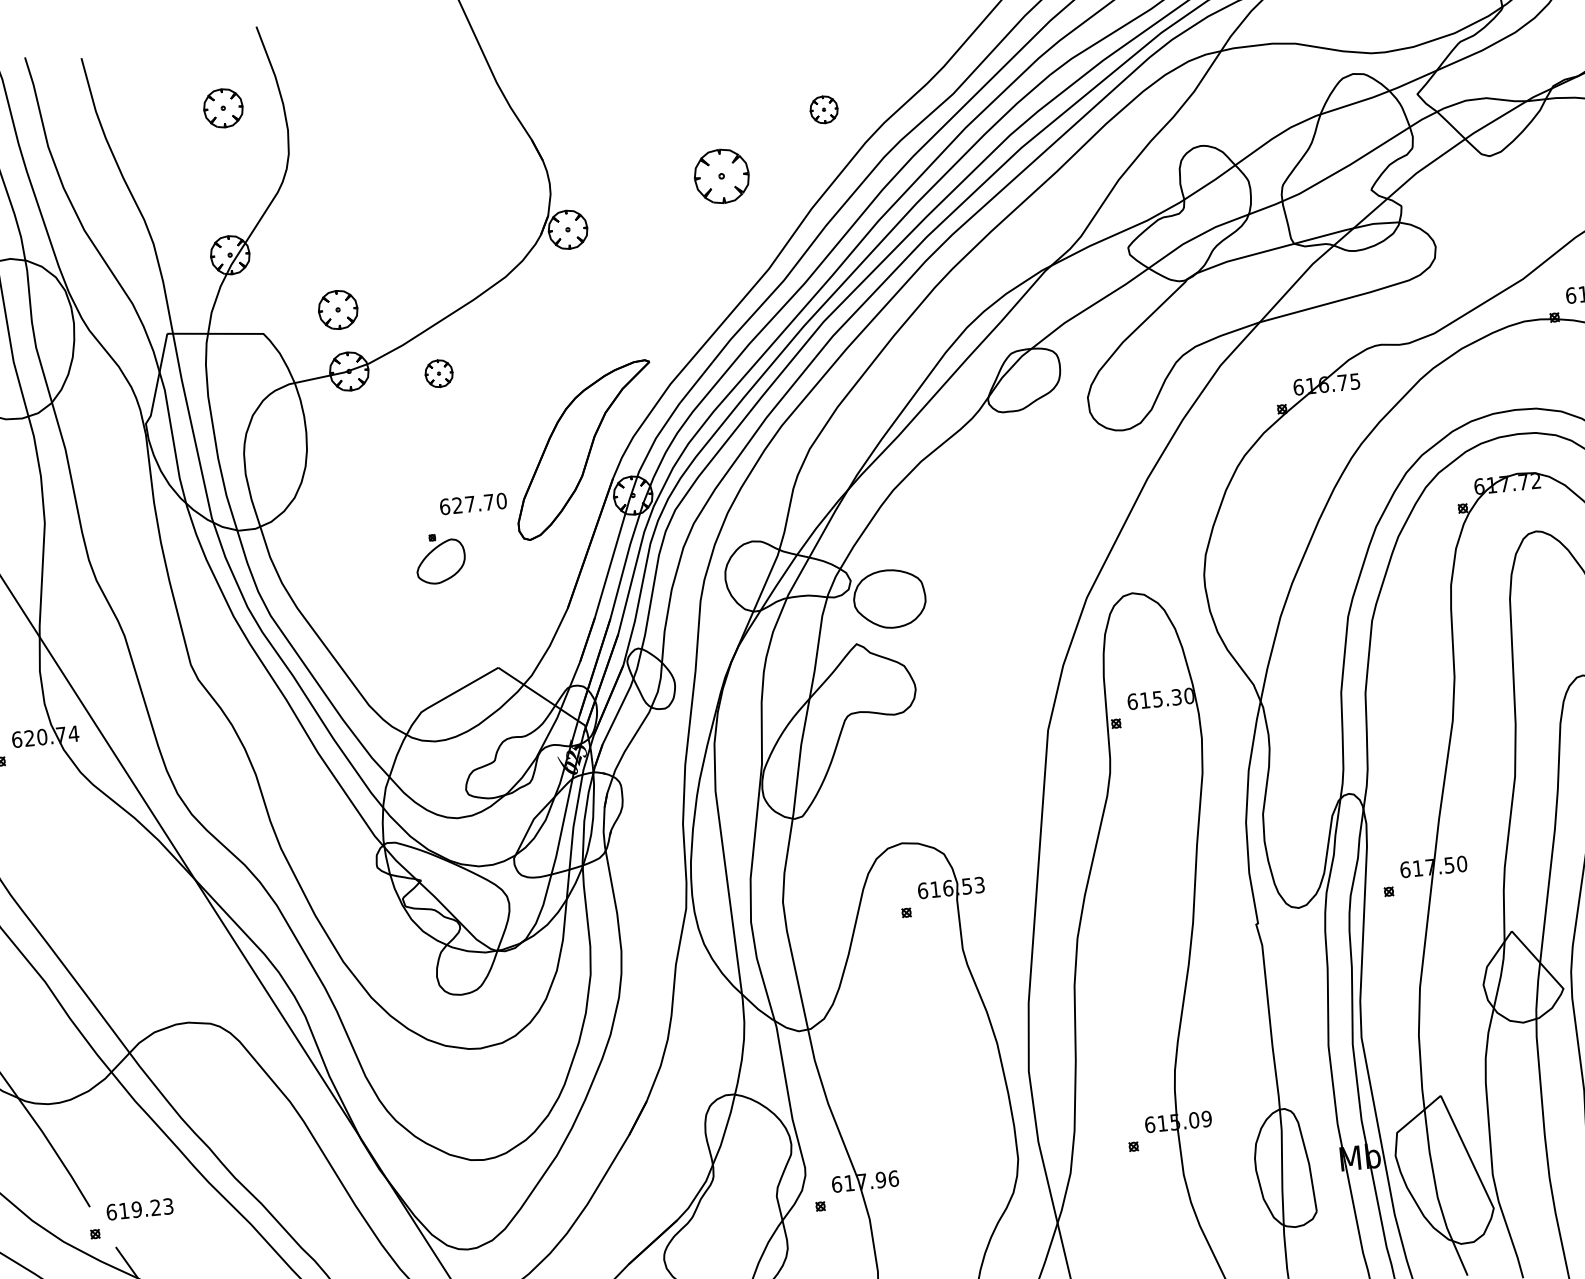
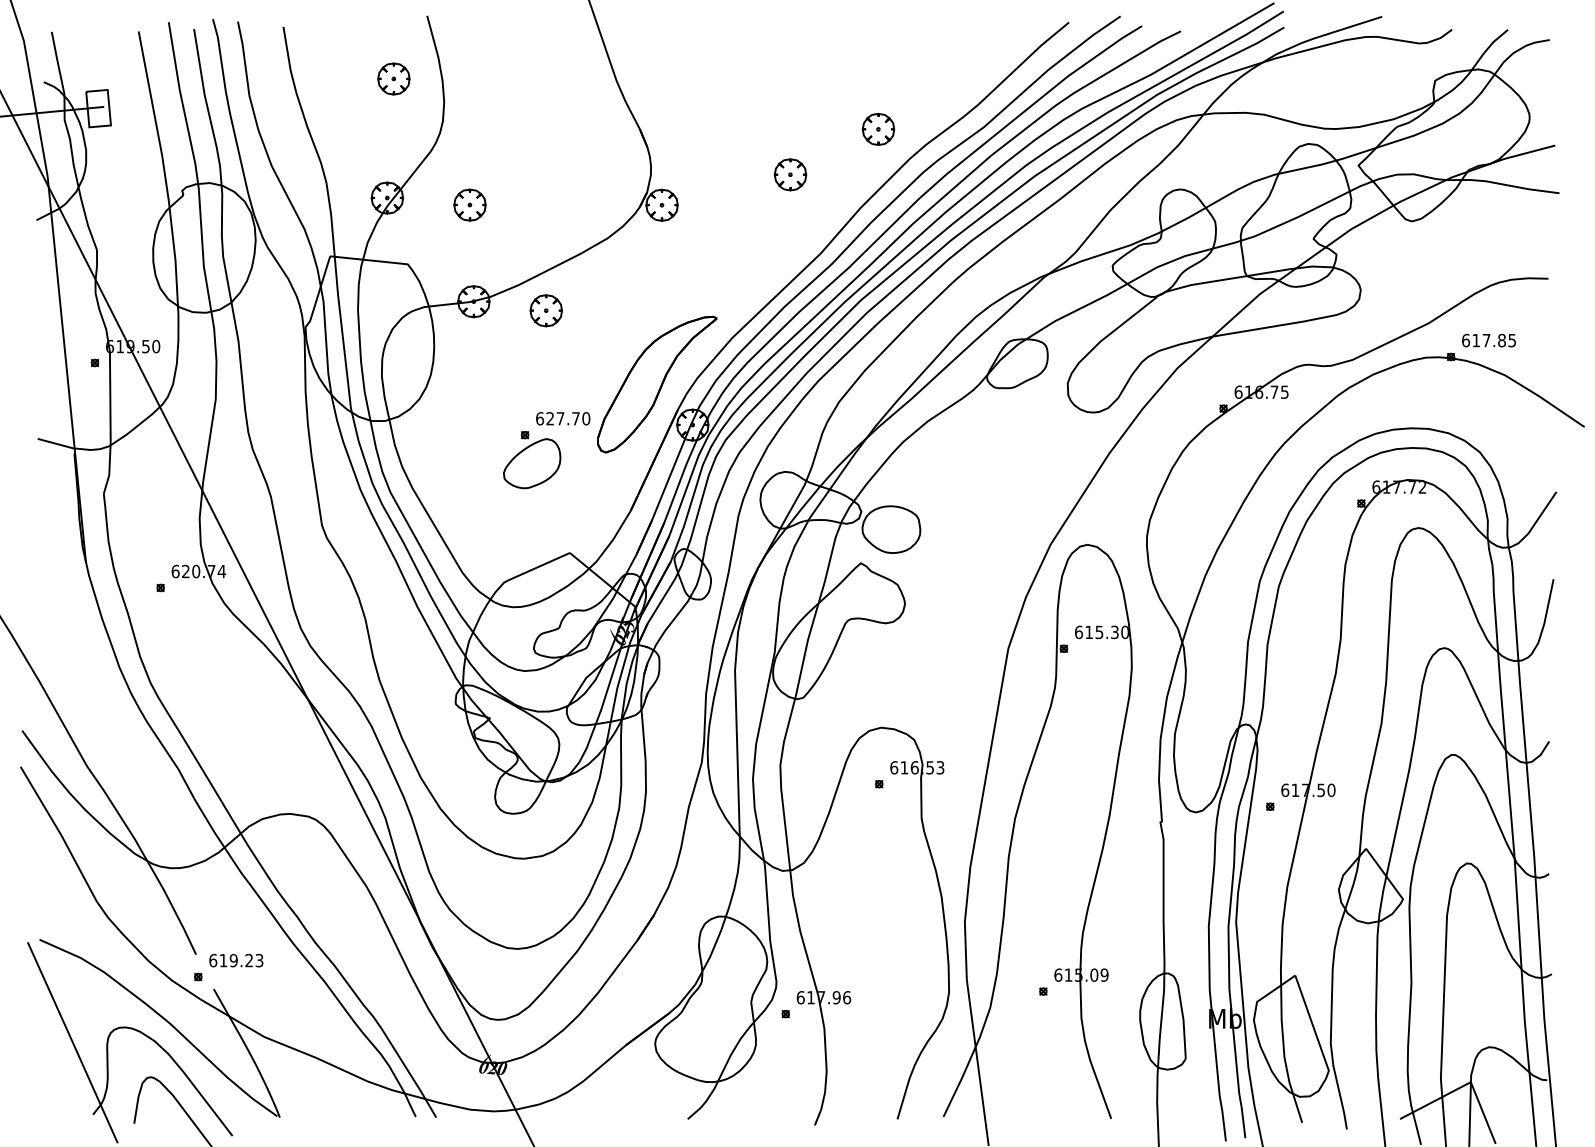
part: (824, 109) -> (878, 129), size x1.43
part: (721, 176) -> (790, 174), size x0.71
part: (337, 309) -> (469, 204), moved
part: (438, 373) -> (545, 310), size x1.43
part: (440, 559) -> (532, 460), size x1.43

